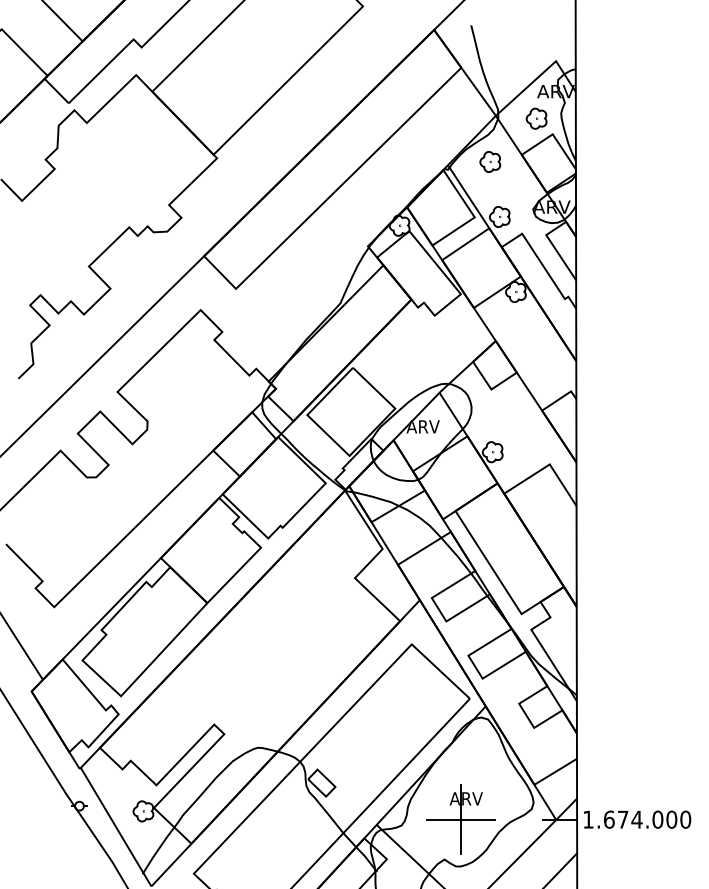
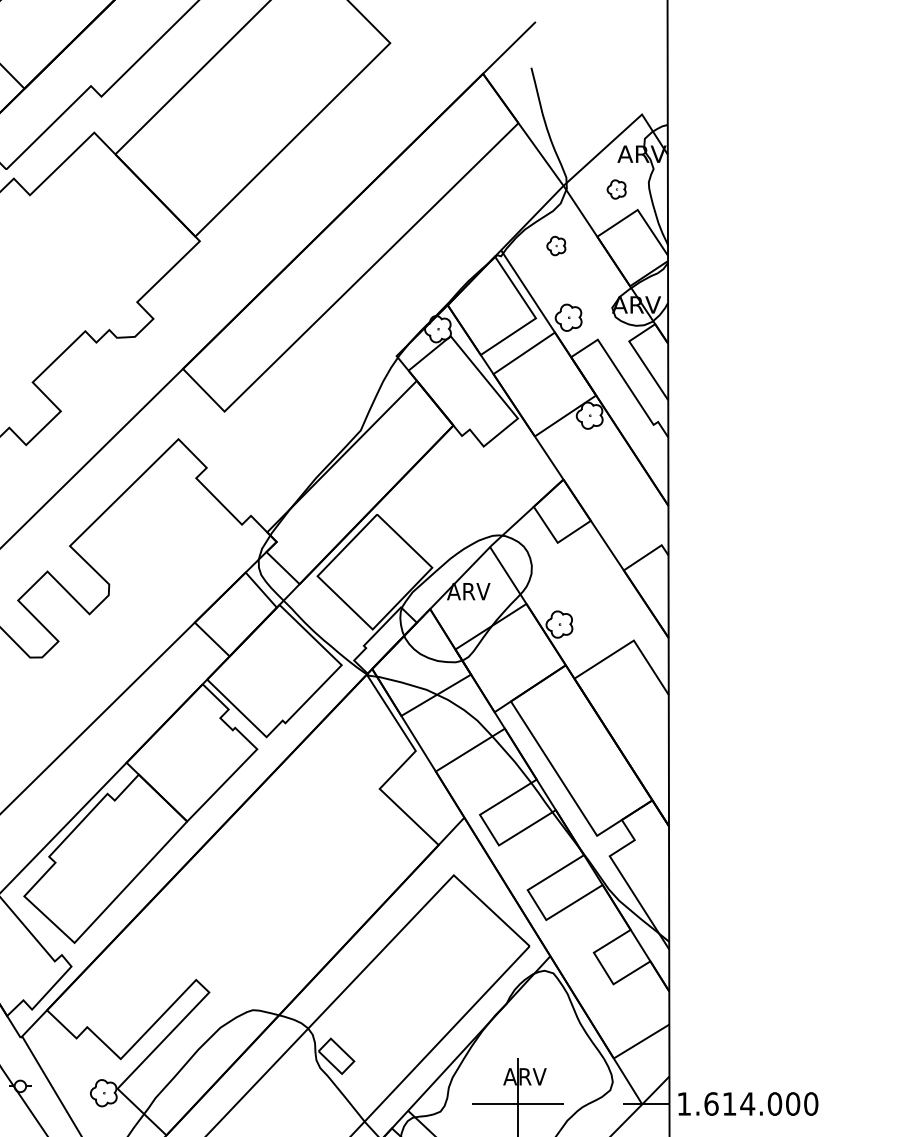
part: (536, 118) -> (616, 189), size x0.7
part: (490, 161) -> (556, 245), size x0.7
text: (623, 819) -> (730, 1103), 1.674.000 -> 1.614.000

